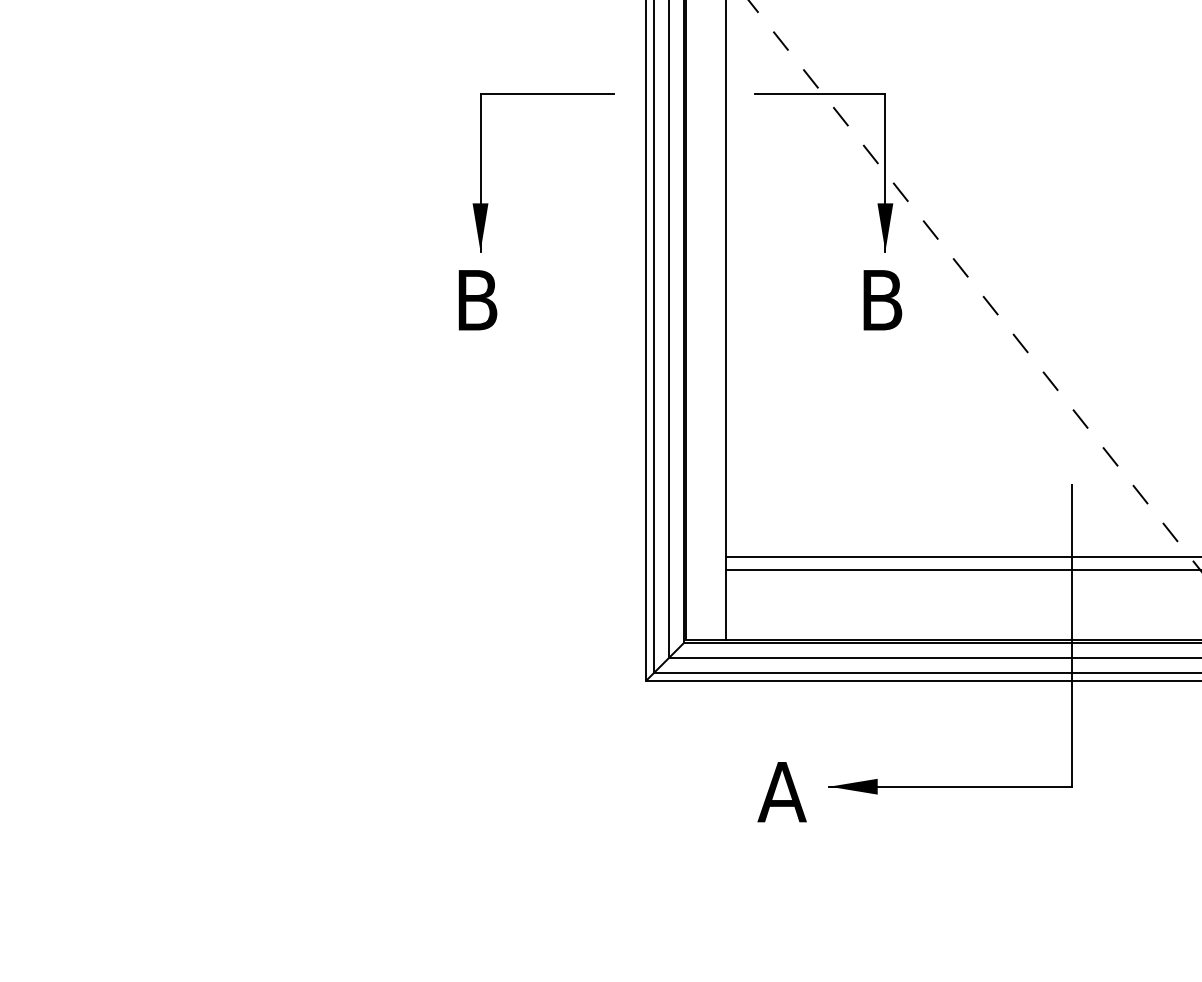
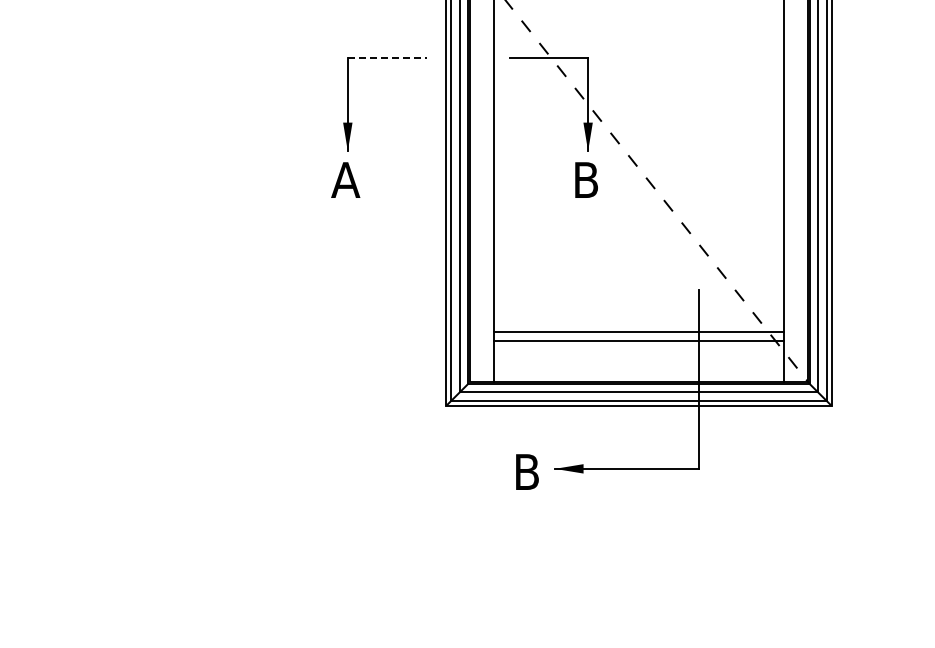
line: (547, 93) -> (387, 57), solid -> dashed
text: (476, 299) -> (345, 179), B -> A
text: (781, 791) -> (526, 471), A -> B

